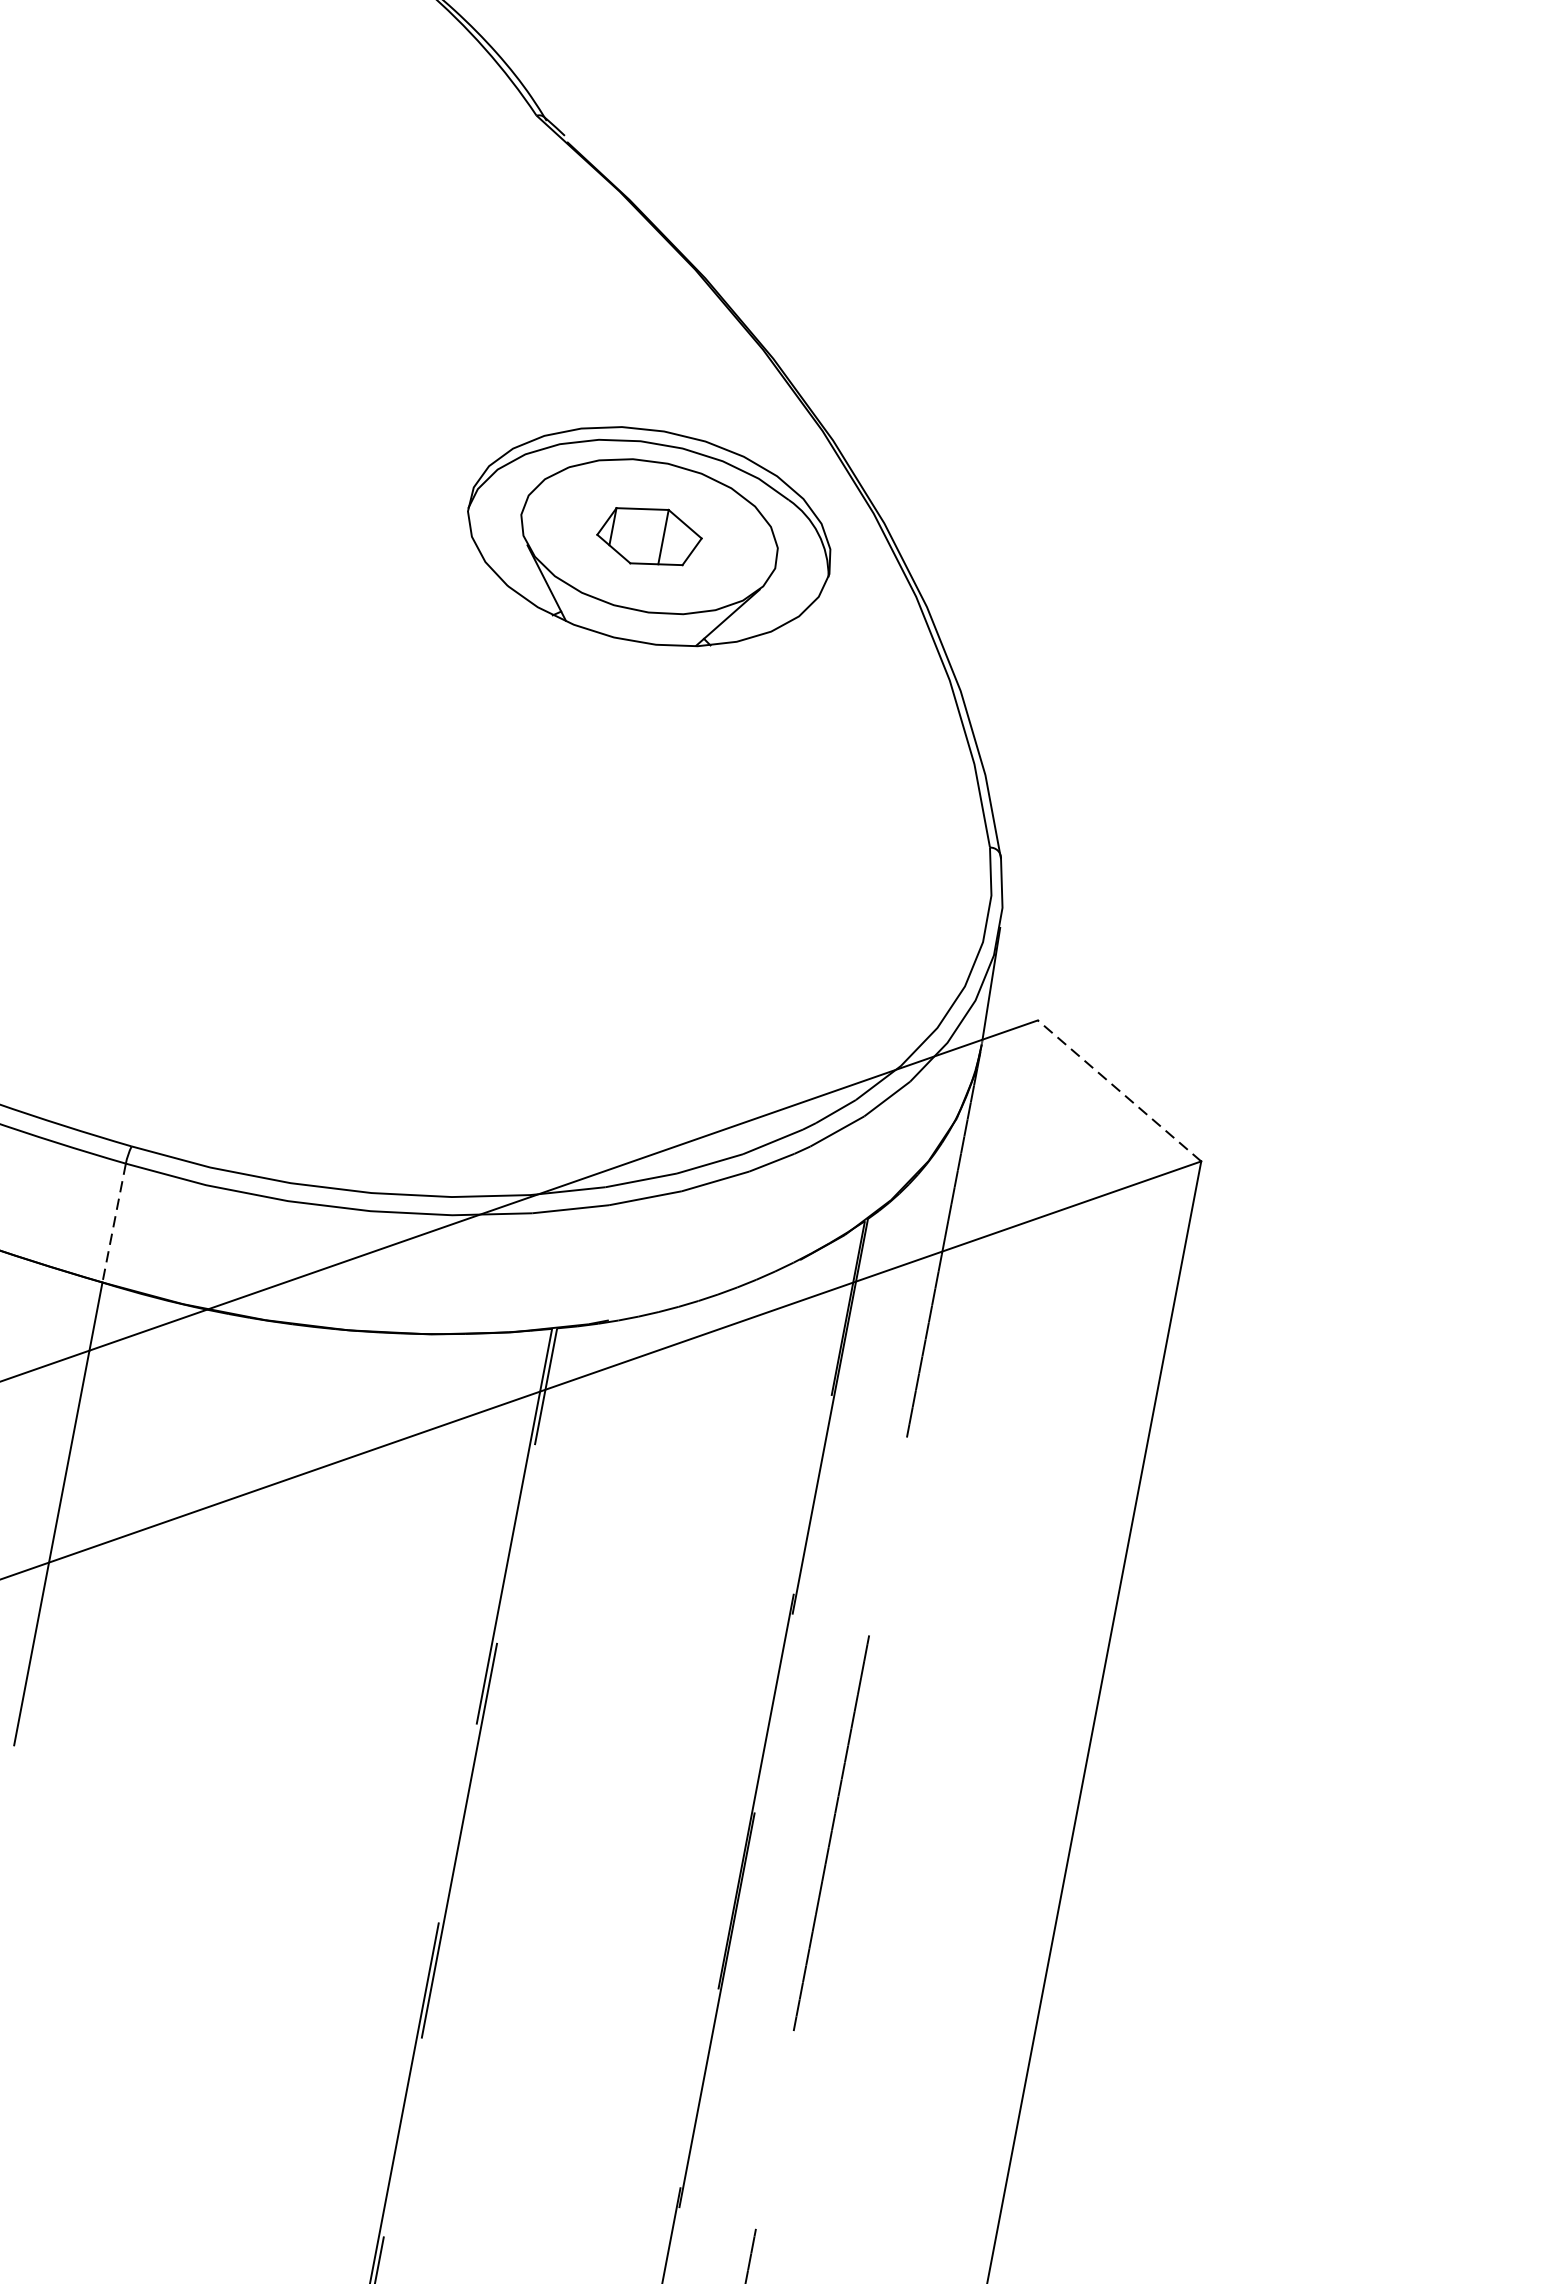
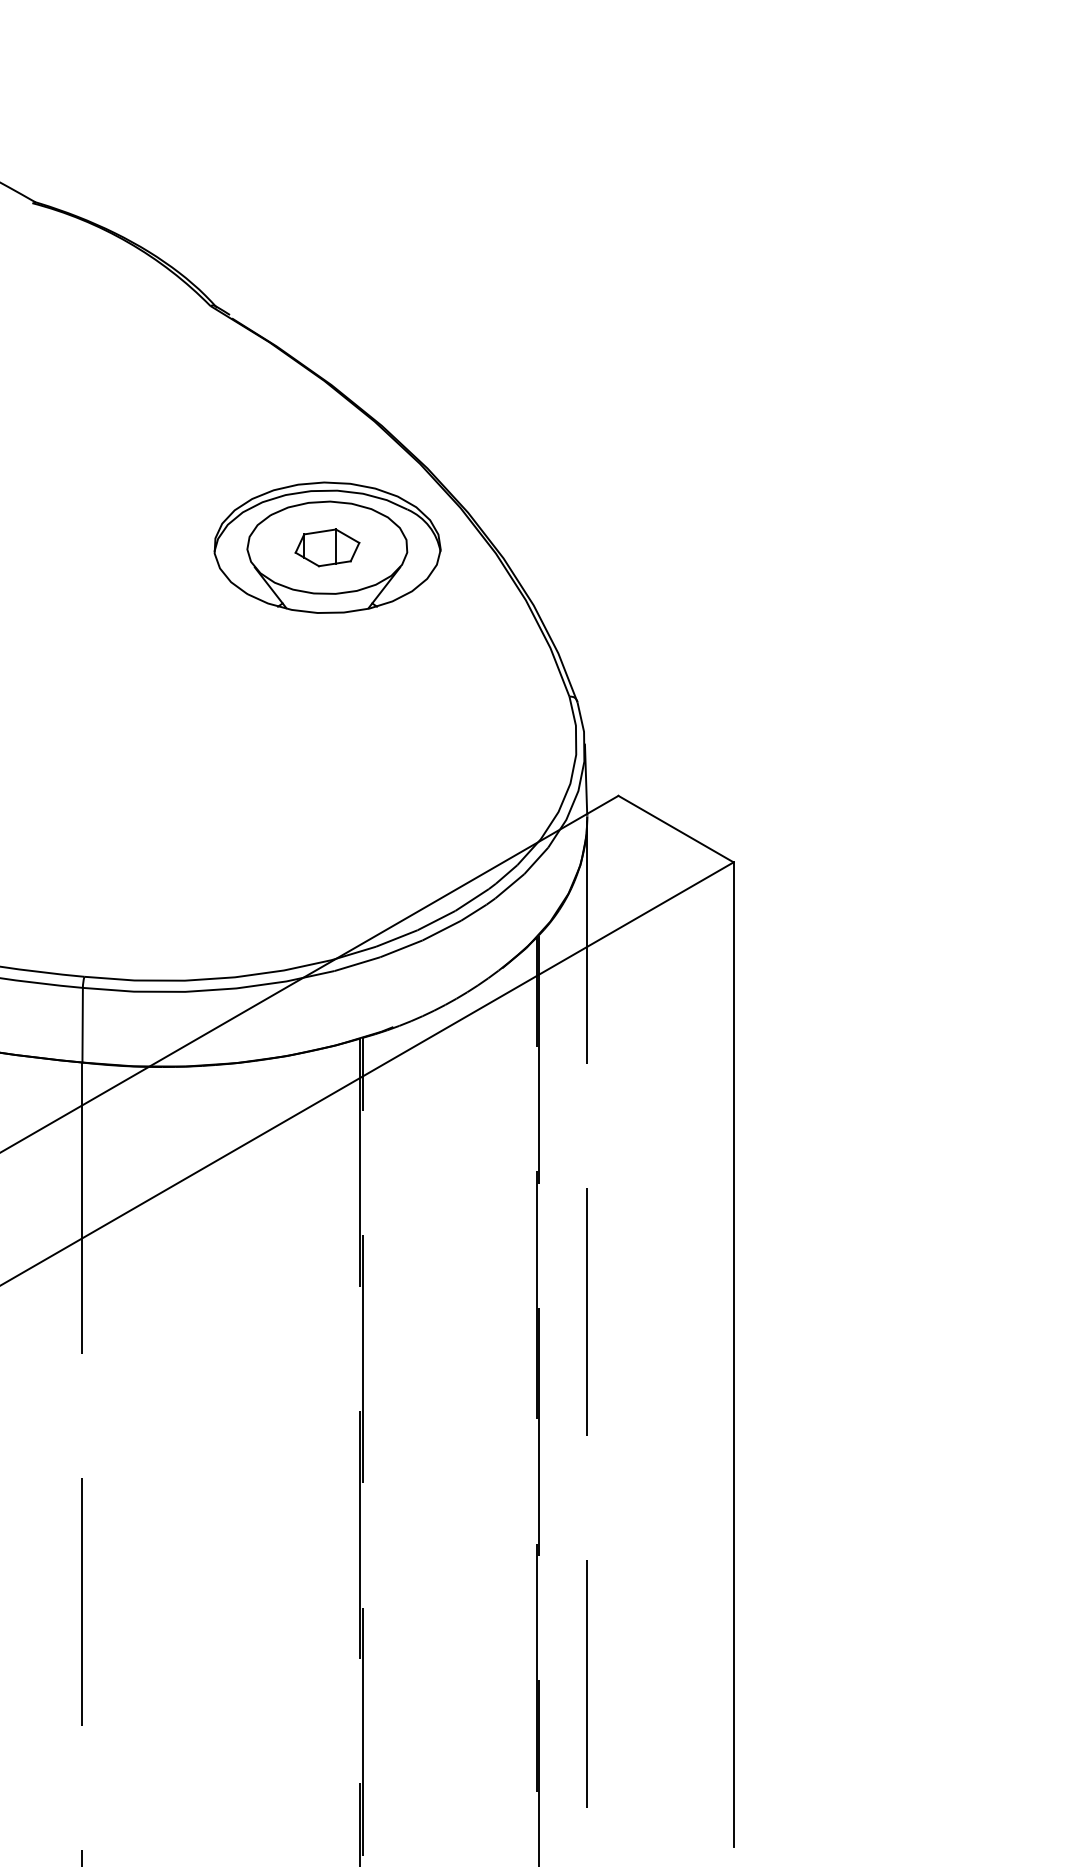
line: (1120, 1091) -> (676, 829), dashed -> solid
line: (113, 1223) -> (82, 1025), dashed -> solid

